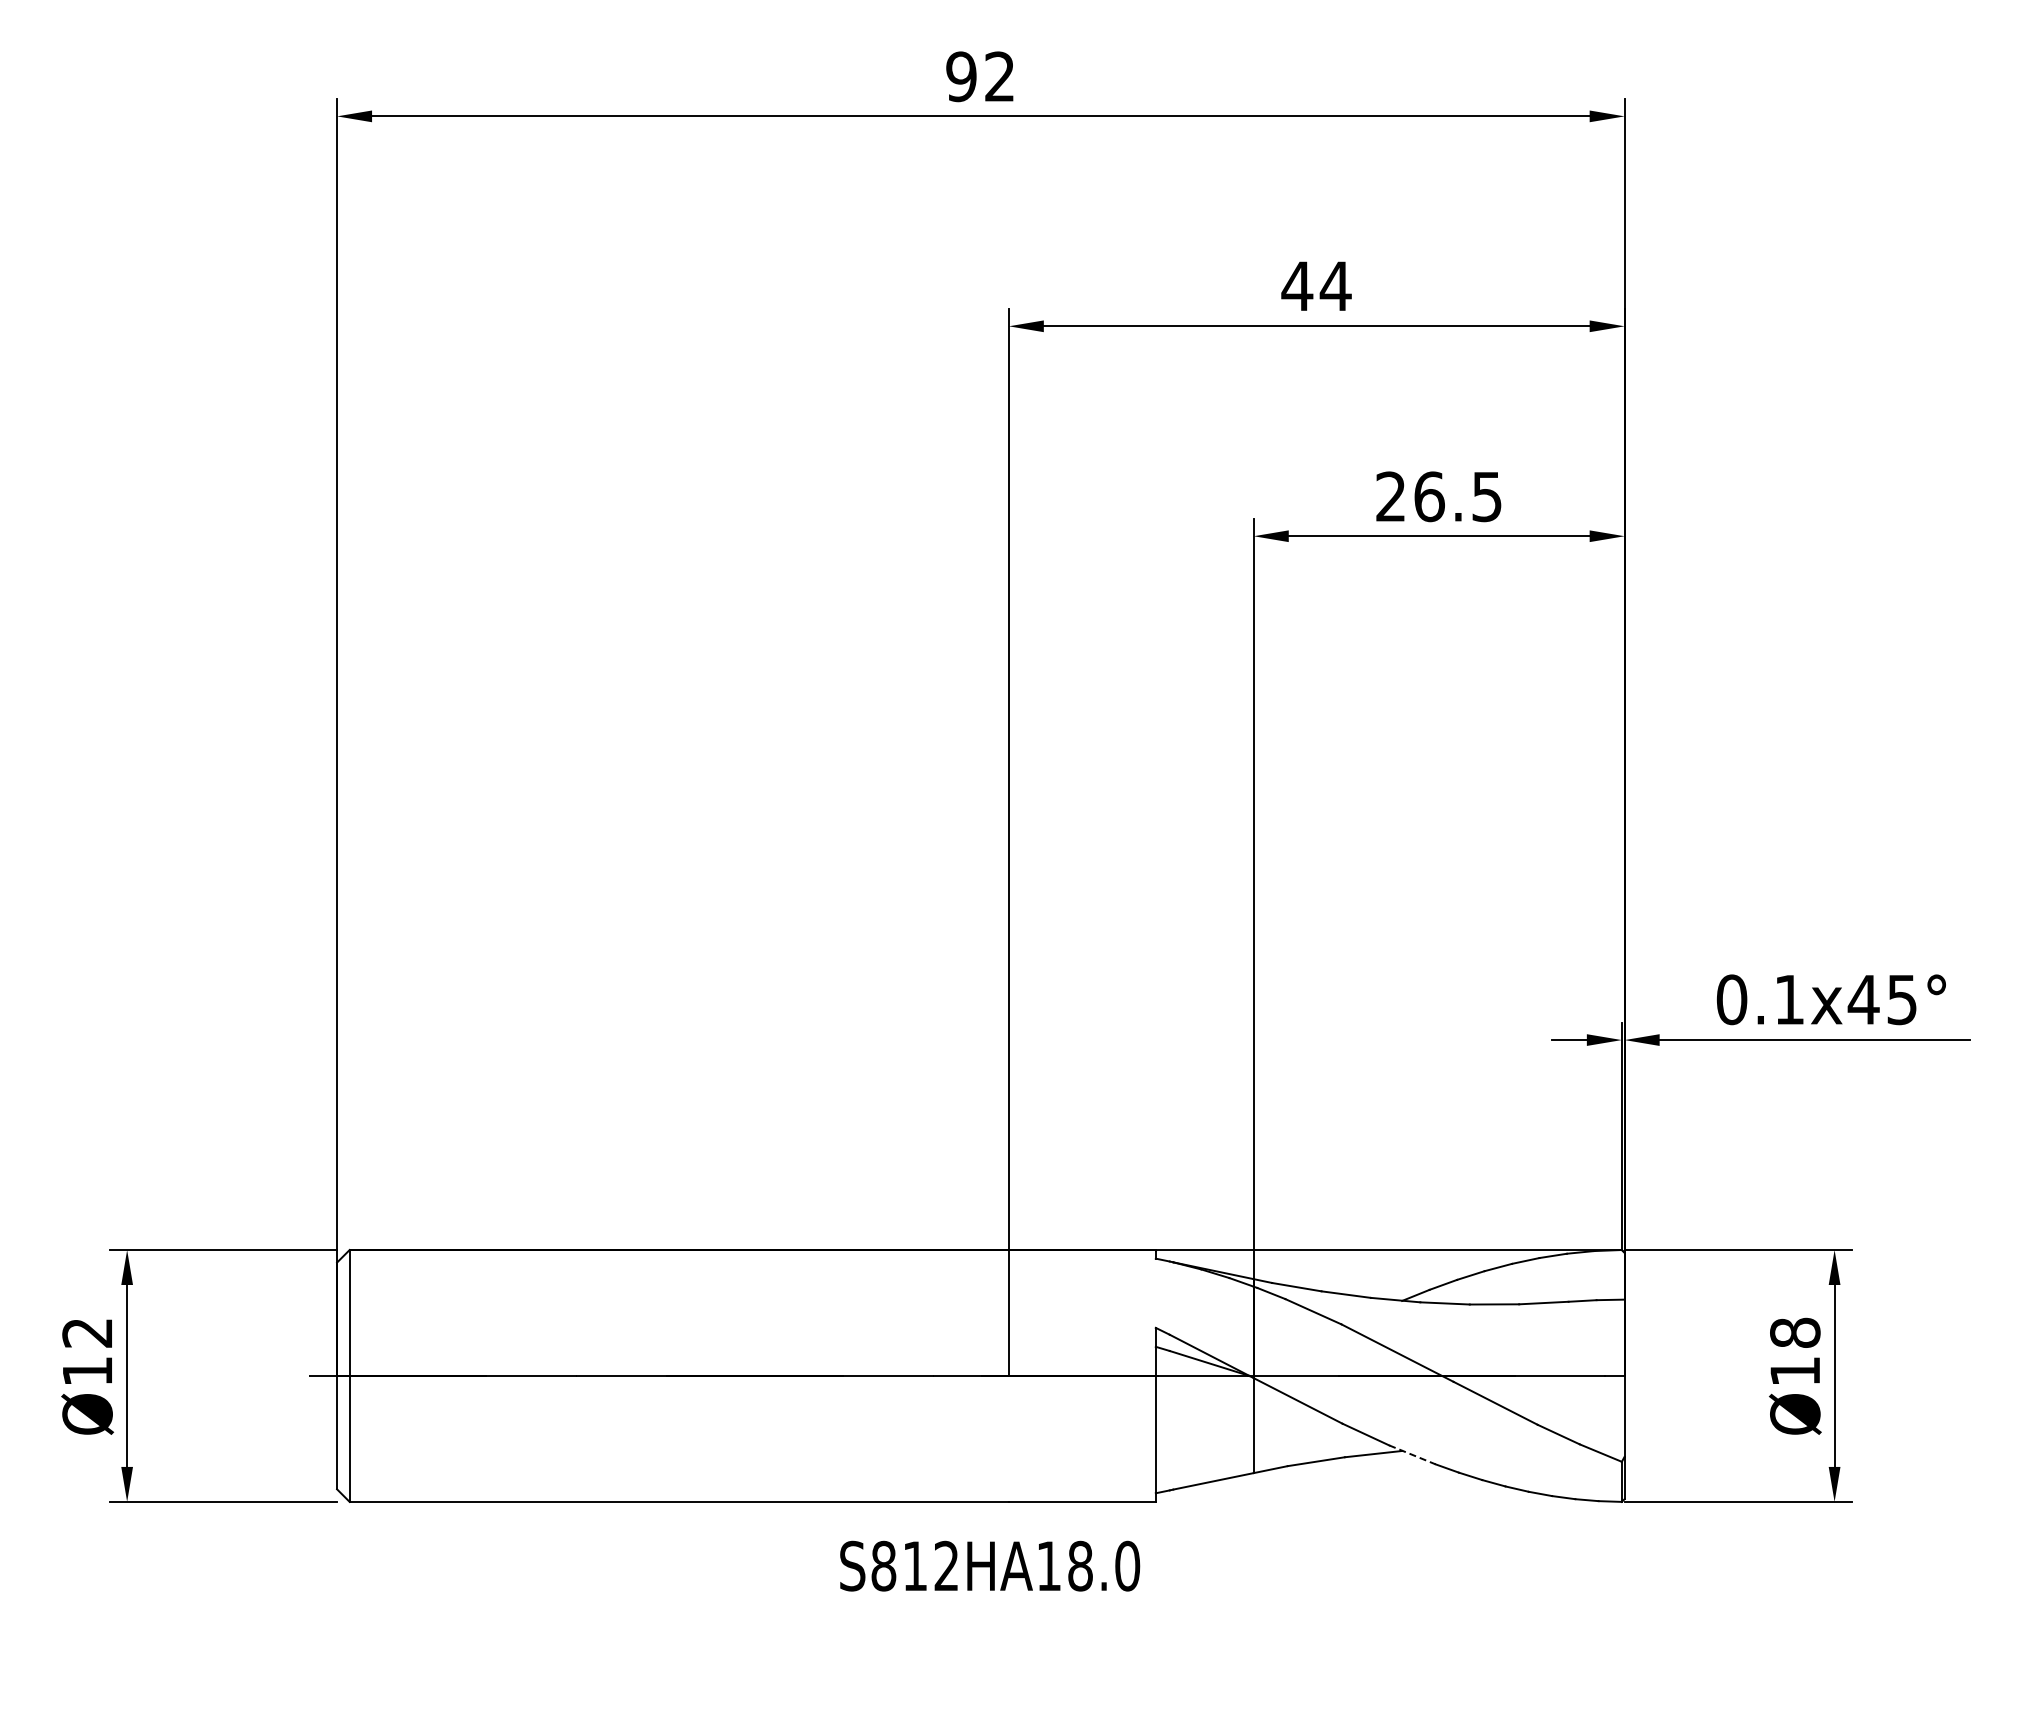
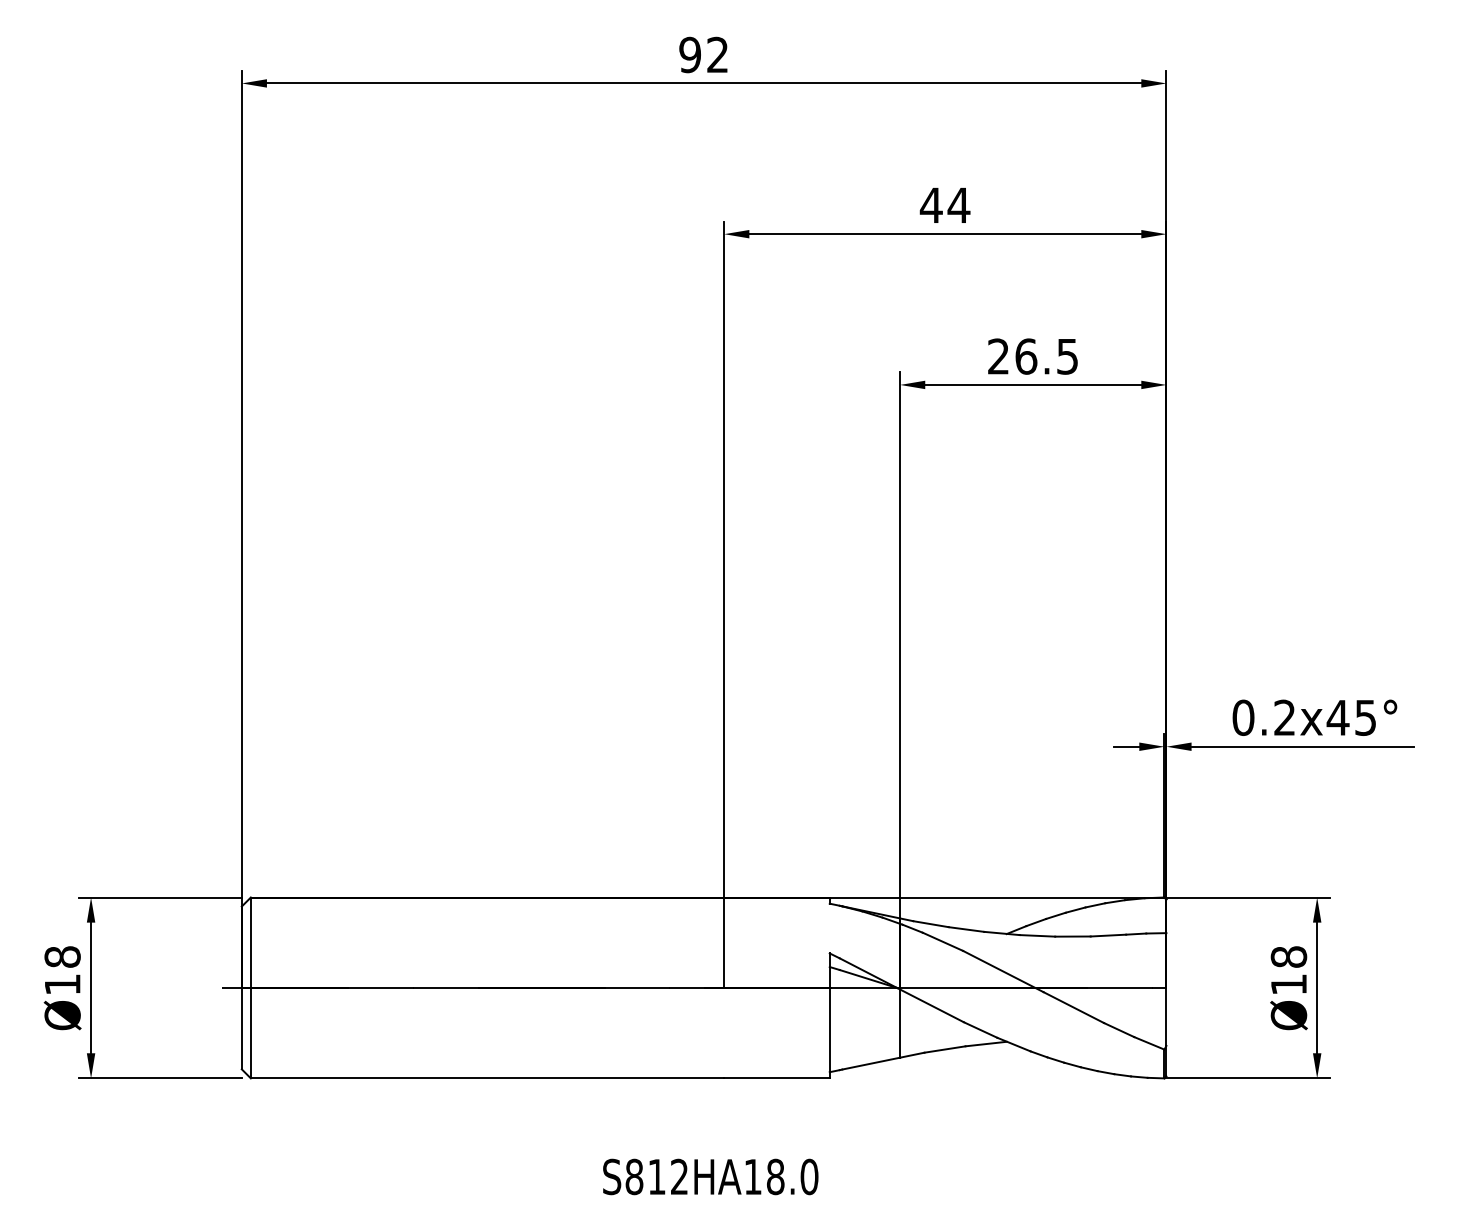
text: (1789, 999) -> (1284, 717), 0.1x45° -> 0.2x45°
text: (87, 1332) -> (62, 956), Ø12 -> Ø18
line: (1412, 1455) -> (1014, 1045), dashed -> solid
text: (990, 1565) -> (711, 1176), moved

